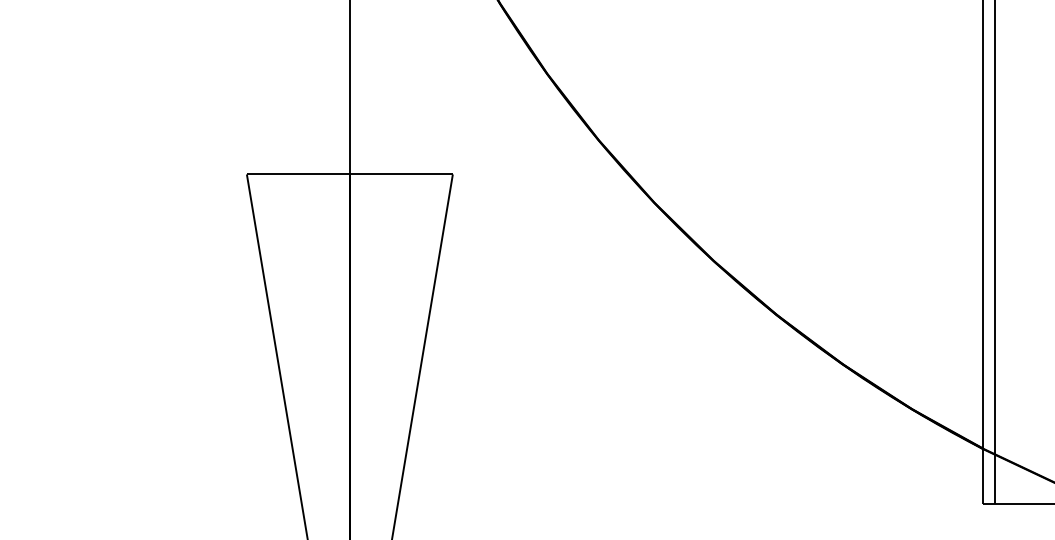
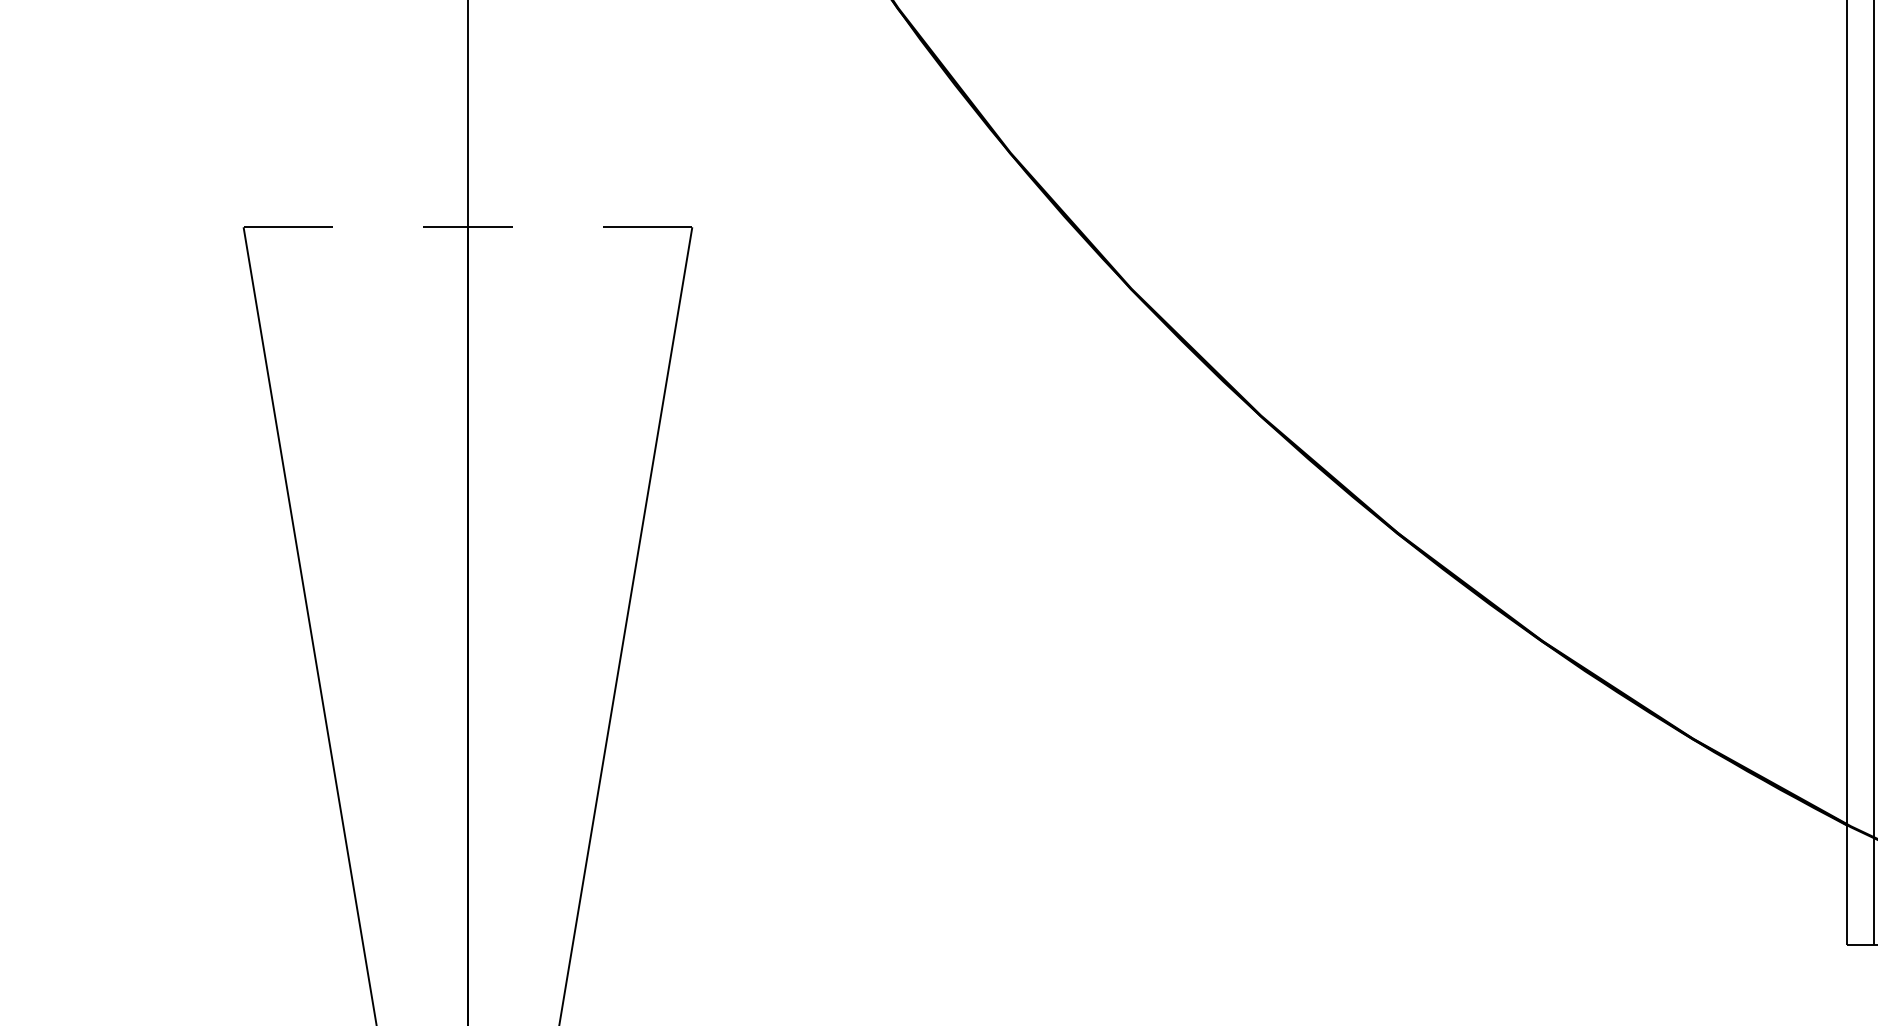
line: (349, 174) -> (467, 227), solid -> dashed

